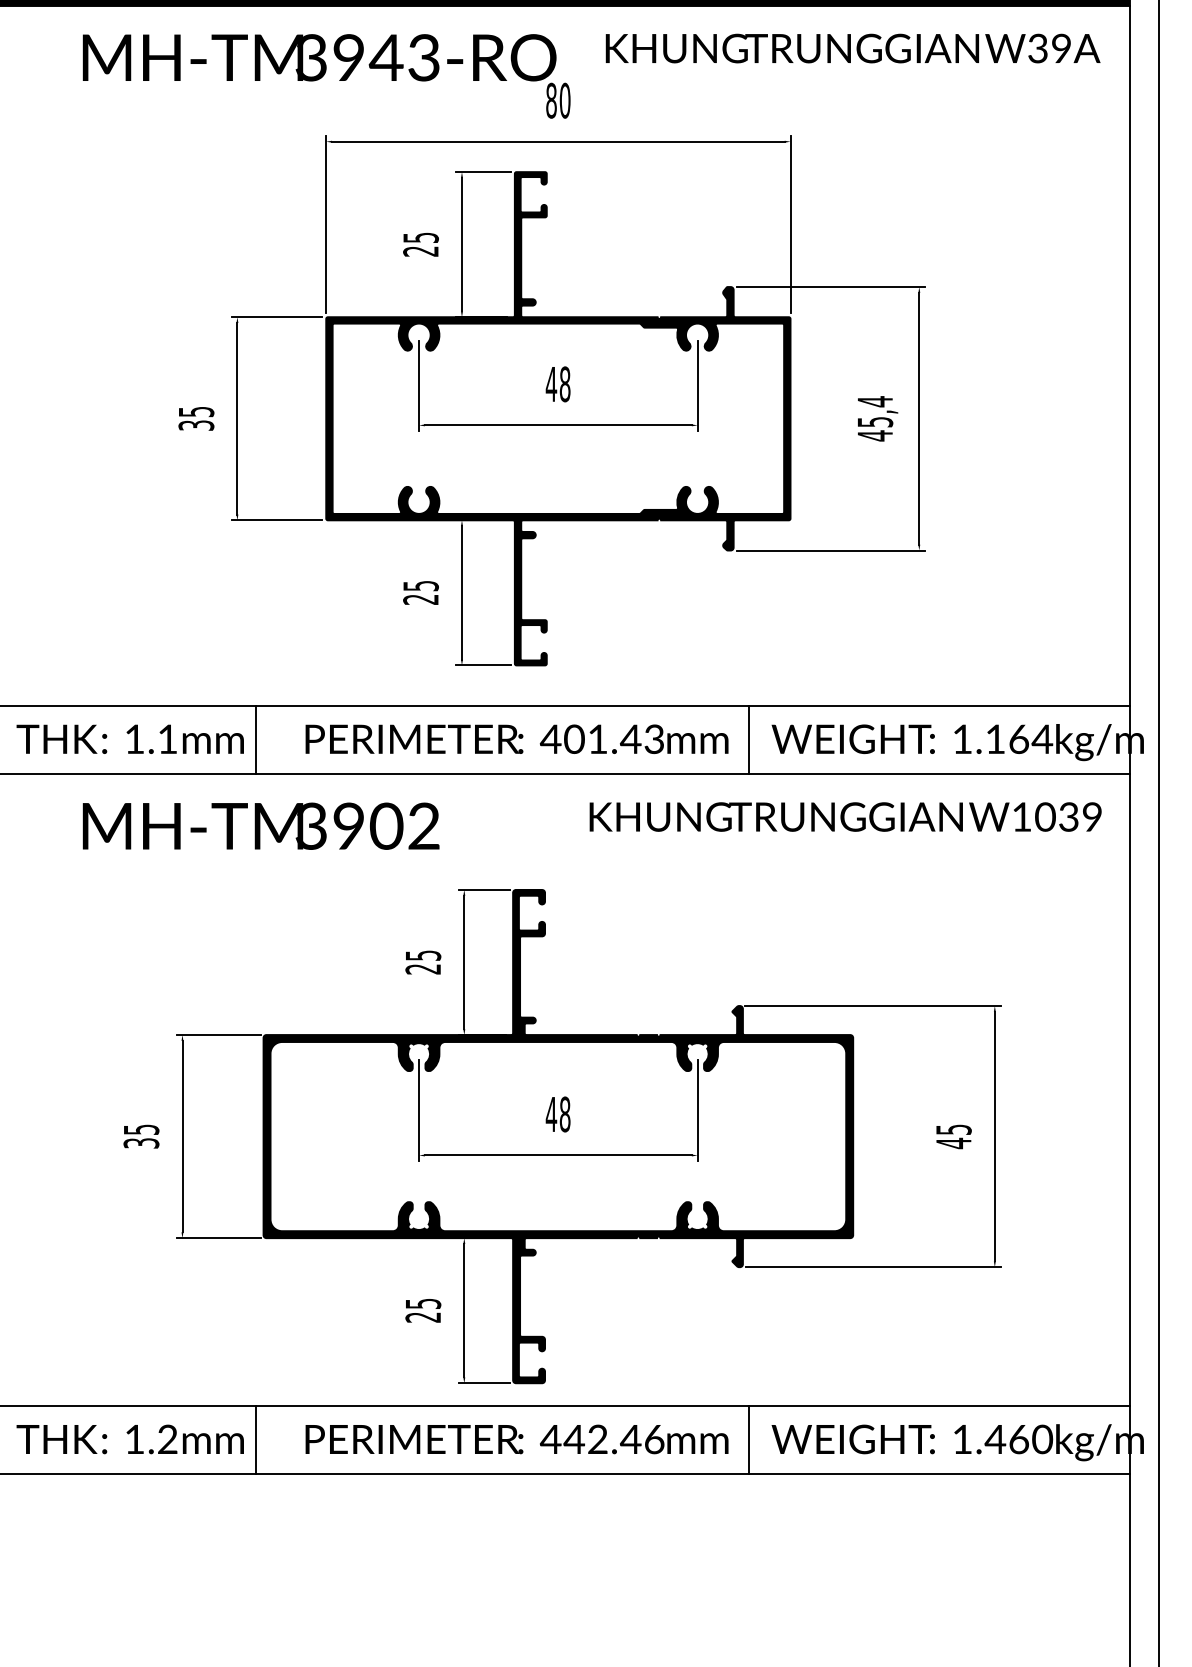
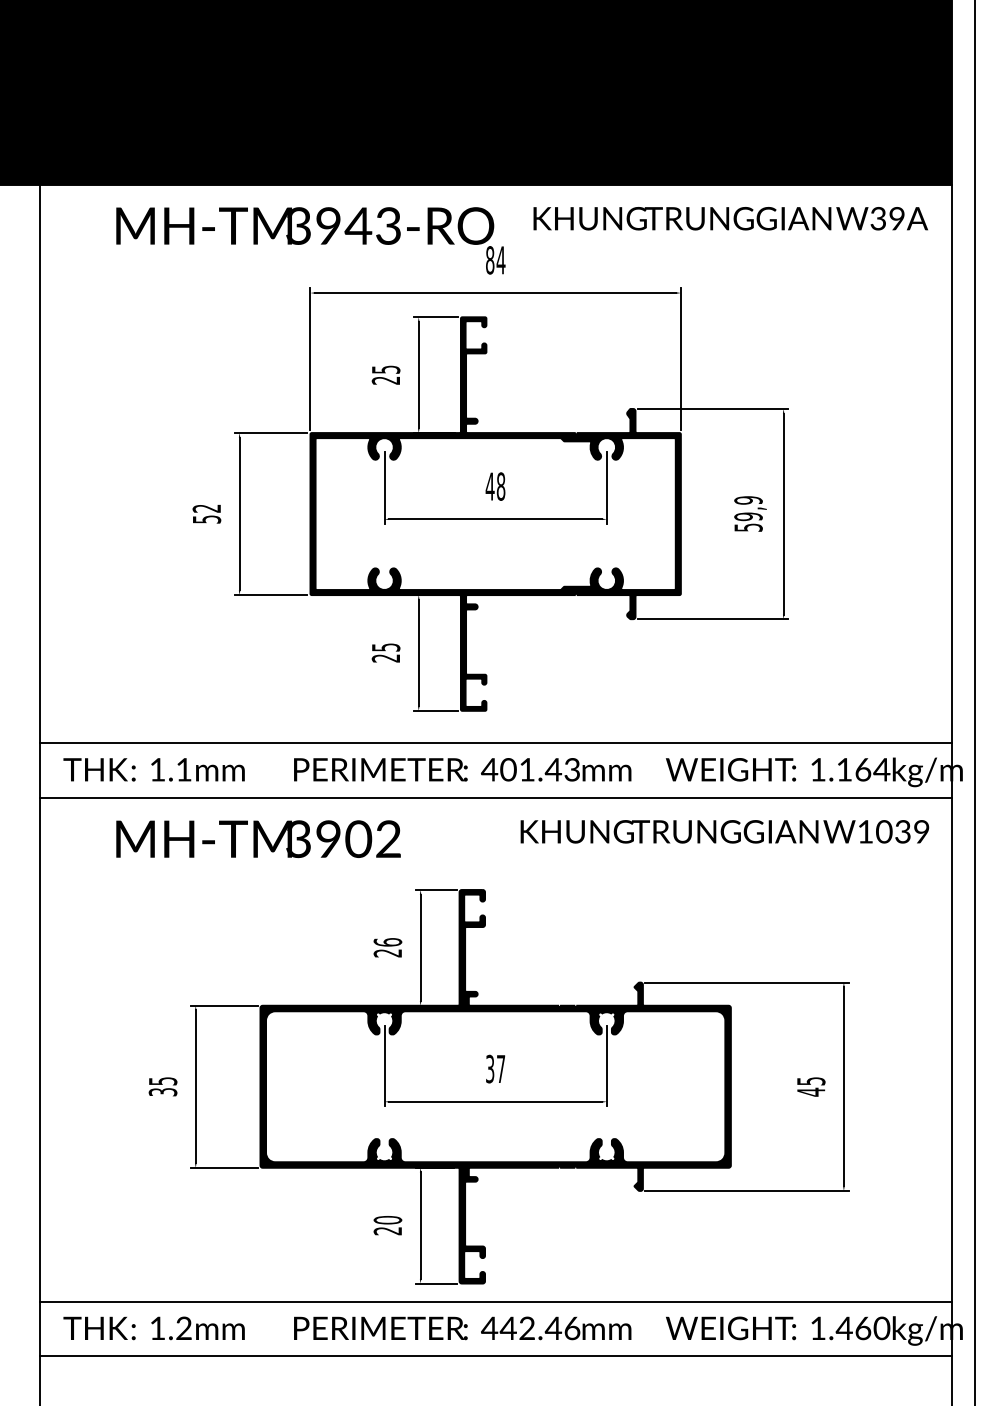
text: (564, 100) -> (500, 260), 80 -> 84
text: (195, 418) -> (206, 513), 35 -> 52
text: (875, 419) -> (748, 514), 45,4 -> 59,9
line: (256, 740) -> (254, 770), removed
line: (748, 740) -> (647, 770), removed
text: (422, 955) -> (387, 942), 25 -> 26
text: (558, 1113) -> (495, 1068), 48 -> 37
text: (422, 1304) -> (387, 1220), 25 -> 20
line: (256, 1439) -> (254, 1328), removed
line: (748, 1439) -> (647, 1328), removed

